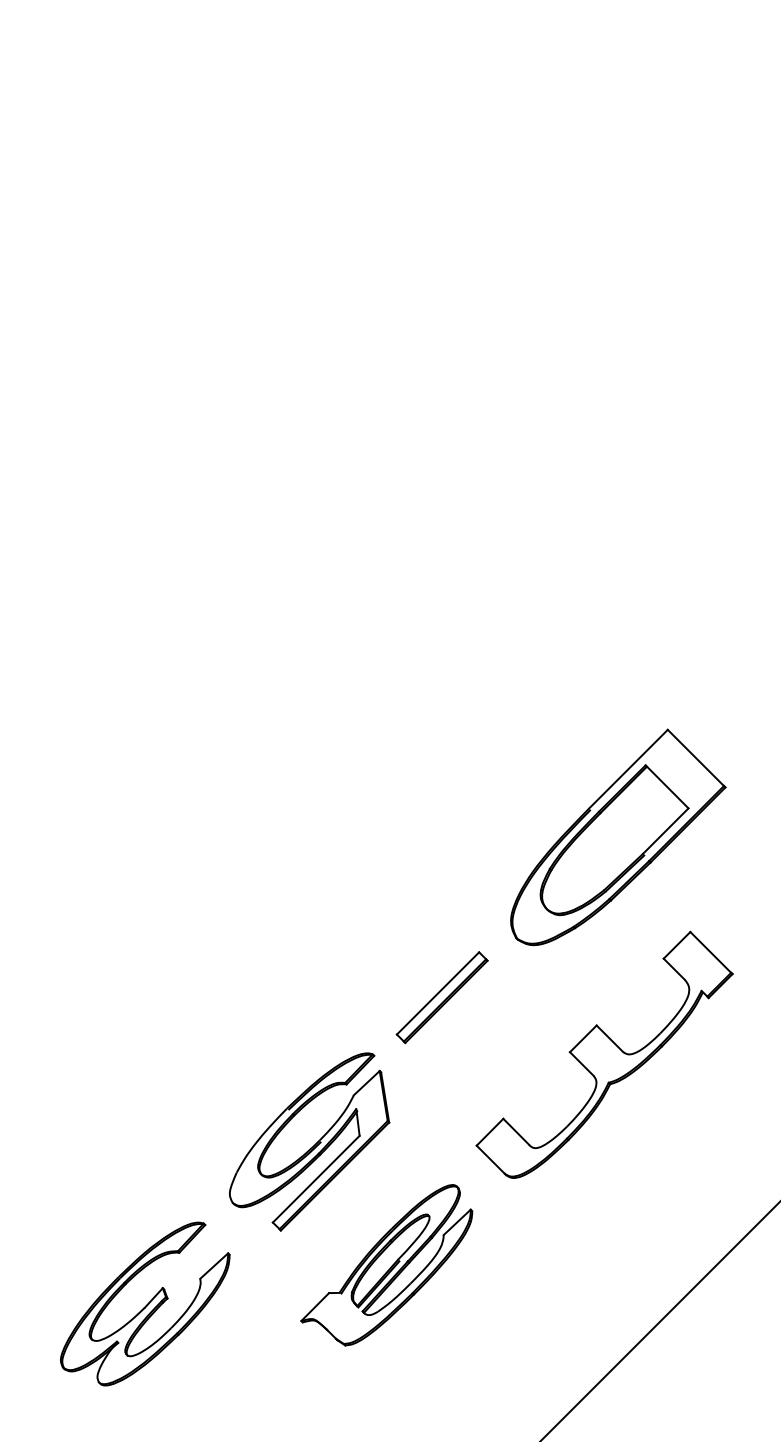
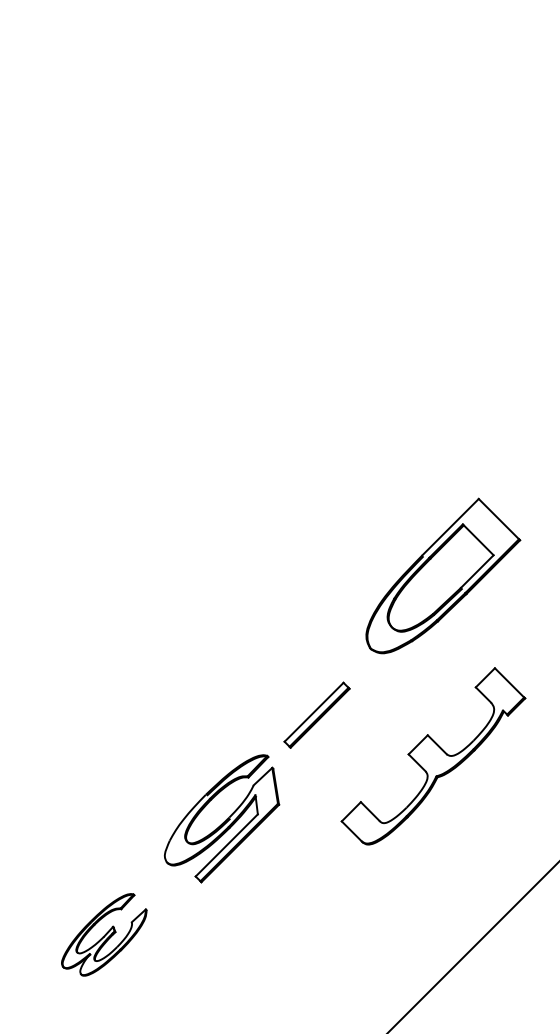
part: (618, 837) -> (443, 576), moved
part: (386, 1265) -> (277, 907), removed
part: (145, 1303) -> (104, 934), size x0.7

